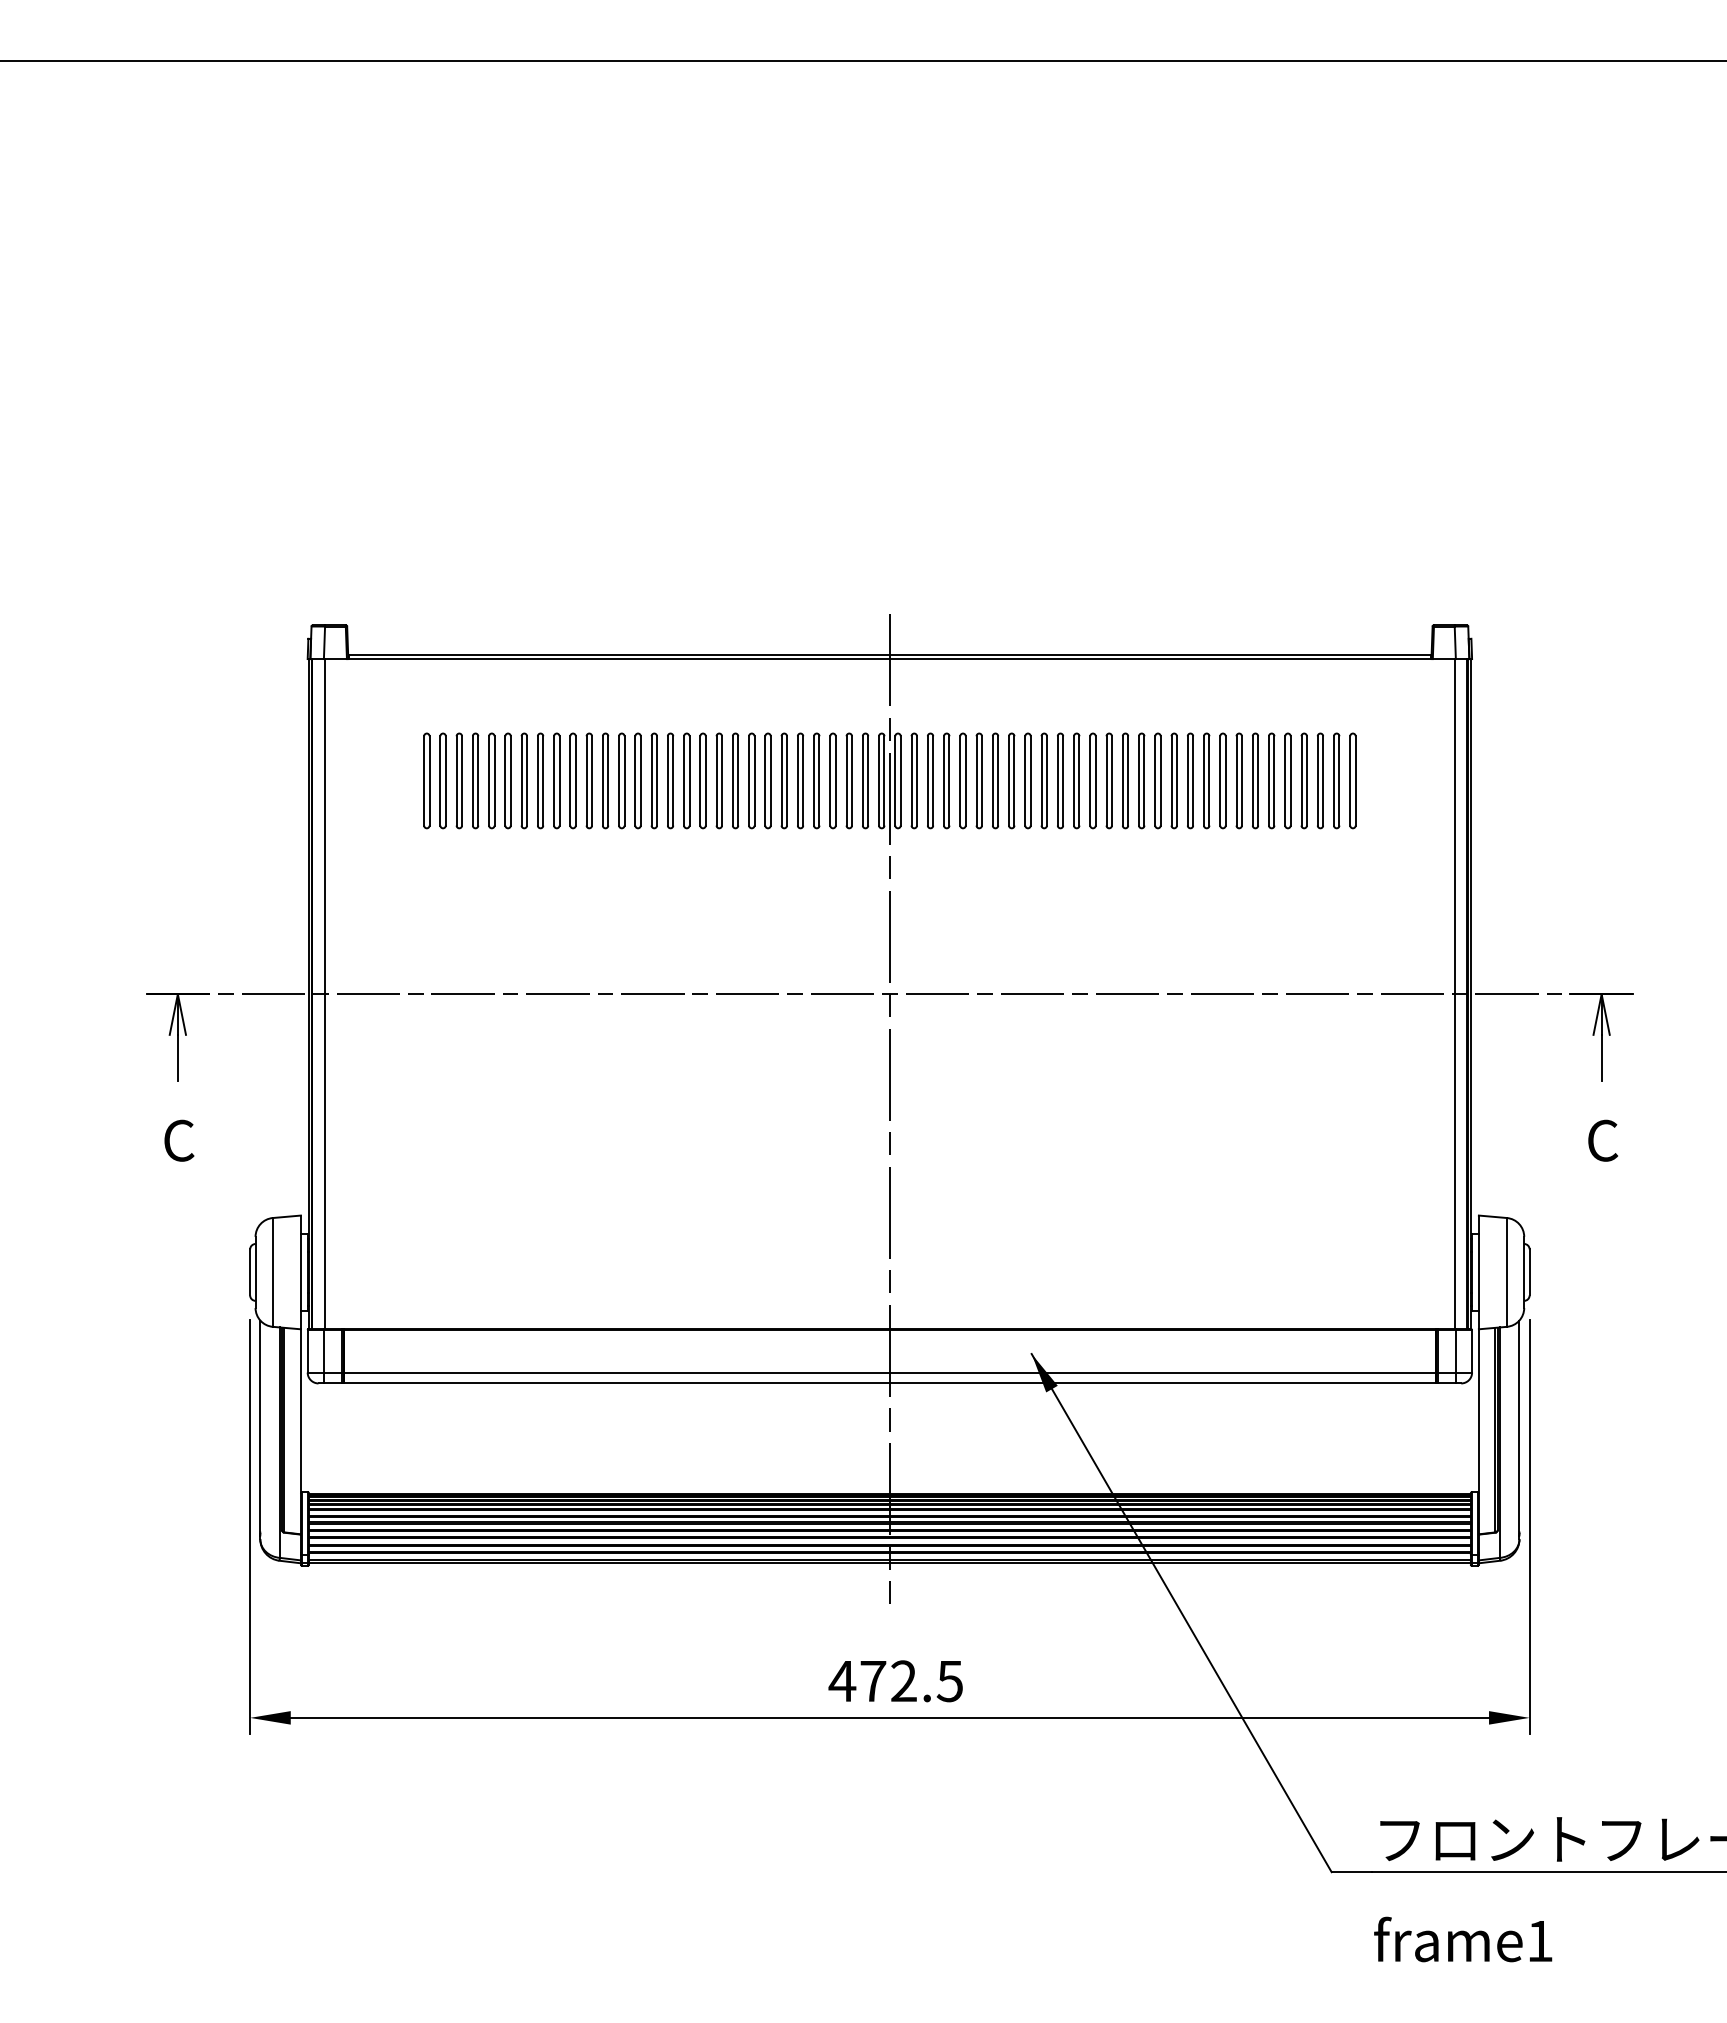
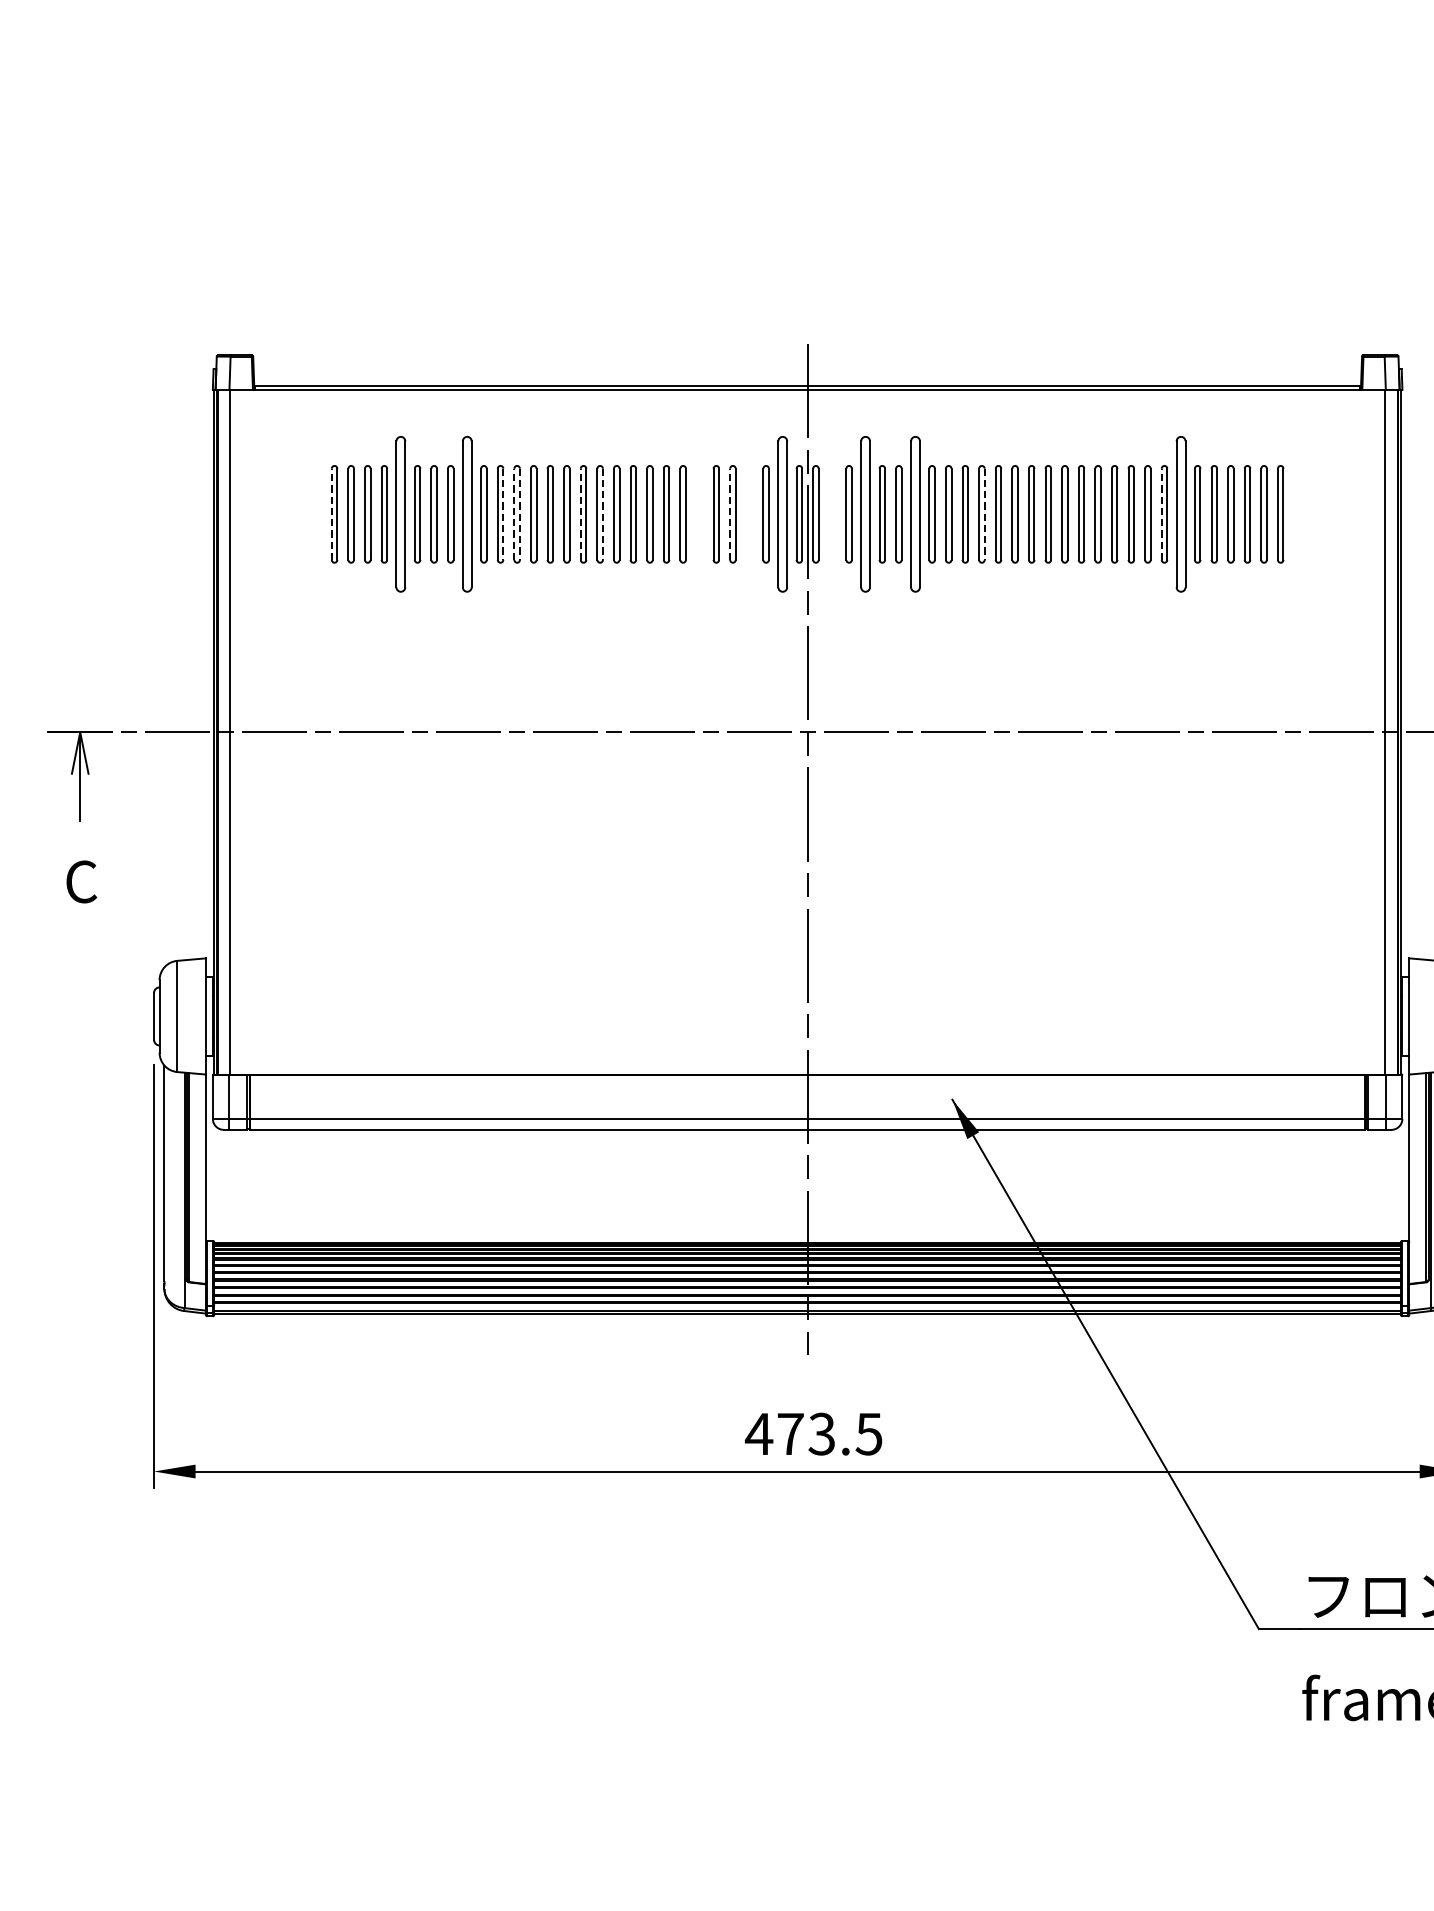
line: (424, 780) -> (332, 513), solid -> dashed
part: (491, 780) -> (400, 513), size x1.6
part: (556, 780) -> (467, 513), size x1.6
line: (592, 780) -> (503, 513), solid -> dashed
line: (602, 780) -> (514, 513), solid -> dashed
line: (608, 780) -> (520, 513), solid -> dashed
line: (667, 780) -> (580, 513), solid -> dashed
line: (689, 780) -> (602, 513), solid -> dashed
part: (783, 780) -> (698, 513), removed
line: (814, 780) -> (730, 513), solid -> dashed
part: (832, 780) -> (749, 513), removed
part: (865, 780) -> (782, 513), size x1.6
part: (913, 780) -> (831, 513), removed
part: (946, 780) -> (865, 513), size x1.6
part: (995, 780) -> (915, 513), size x1.6
line: (1063, 780) -> (984, 513), solid -> dashed
line: (1236, 780) -> (1161, 513), solid -> dashed
part: (1255, 780) -> (1181, 513), size x1.6
text: (903, 1681) -> (821, 1434), 472.5 -> 473.5

